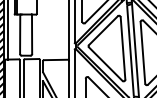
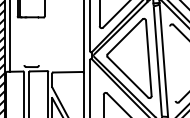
line: (20, 34) -> (24, 41), removed
line: (31, 34) -> (38, 41), removed
line: (142, 52) -> (172, 63), removed

